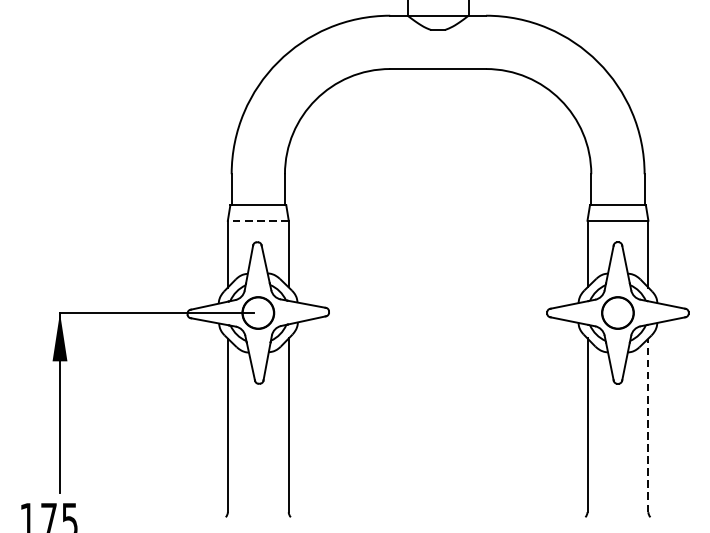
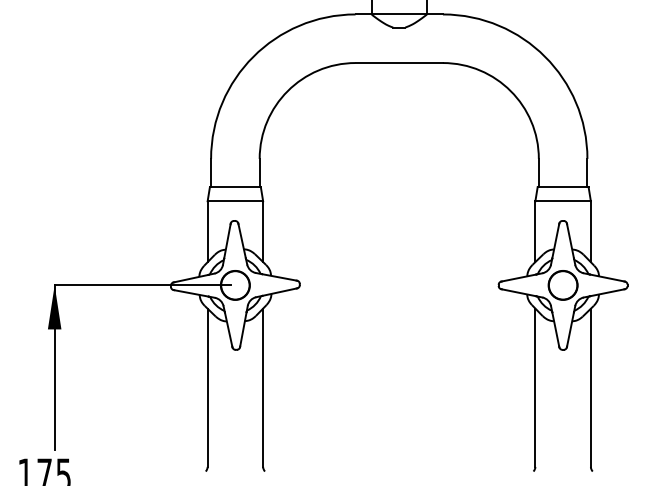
line: (258, 220) -> (235, 201), dashed -> solid
line: (647, 425) -> (590, 387), dashed -> solid

